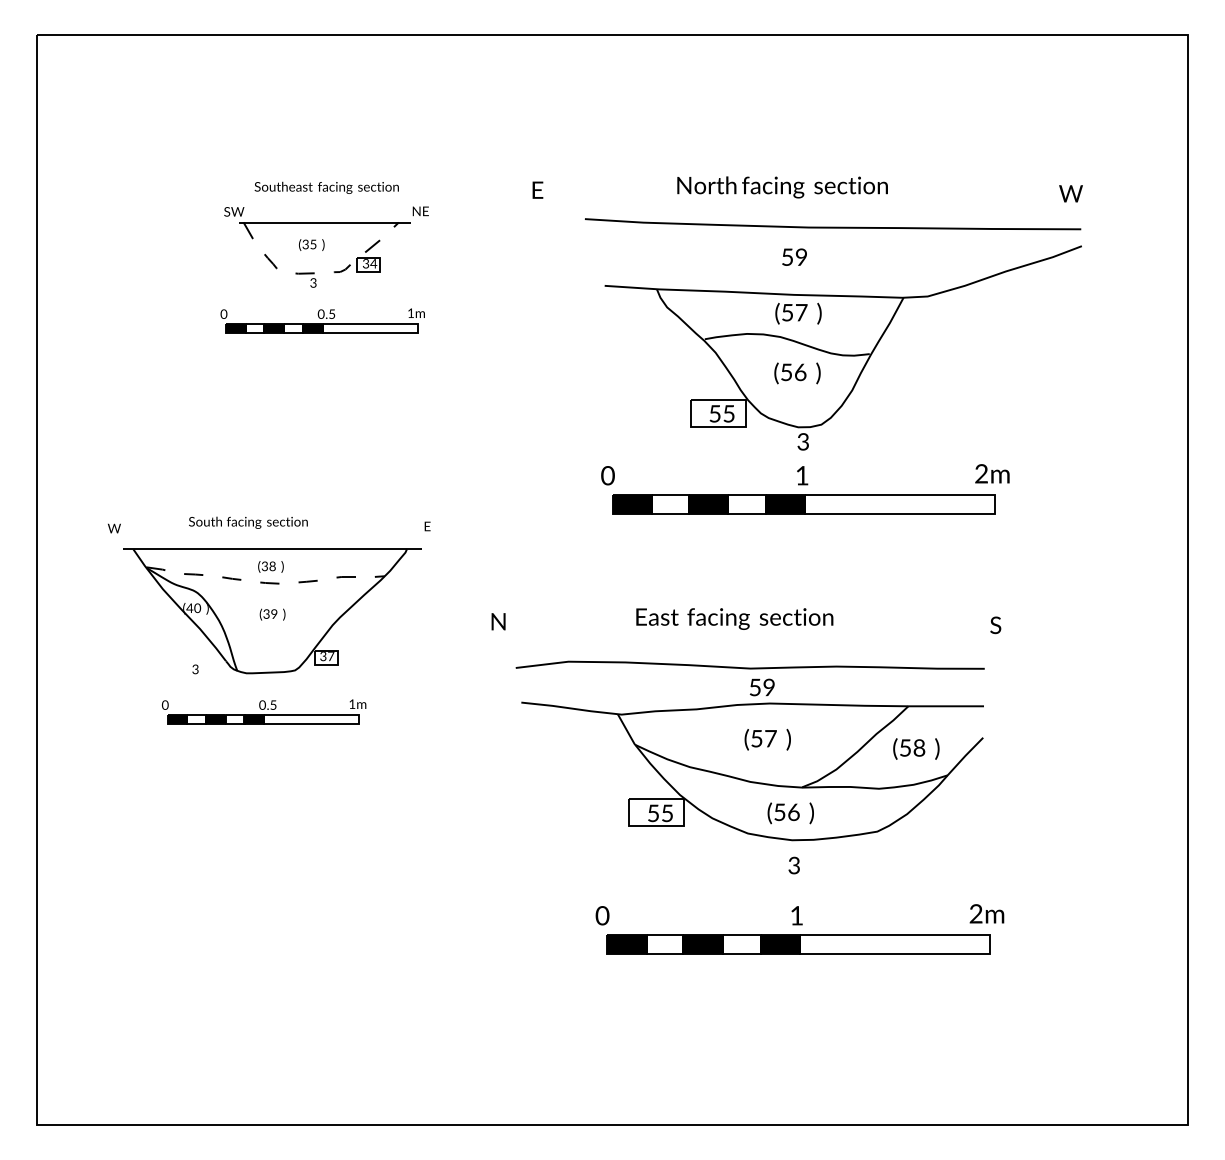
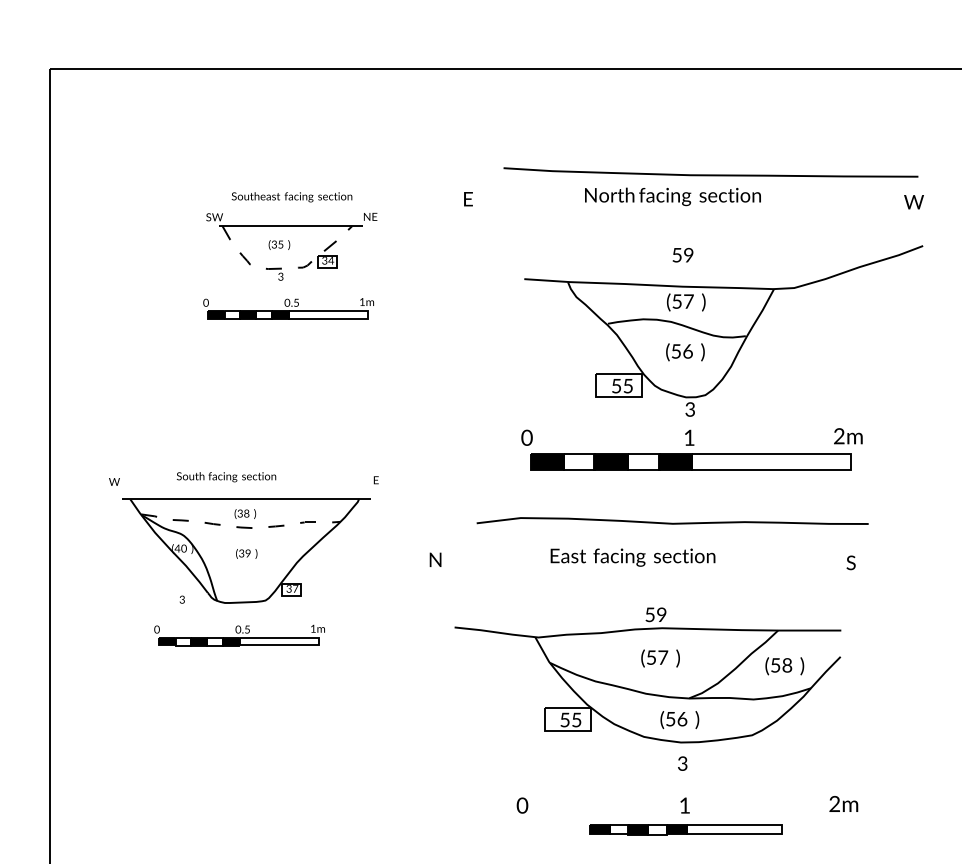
curve: (833, 226) -> (711, 174), moved
curve: (749, 667) -> (672, 522), moved
part: (798, 944) -> (686, 829), size x0.6

